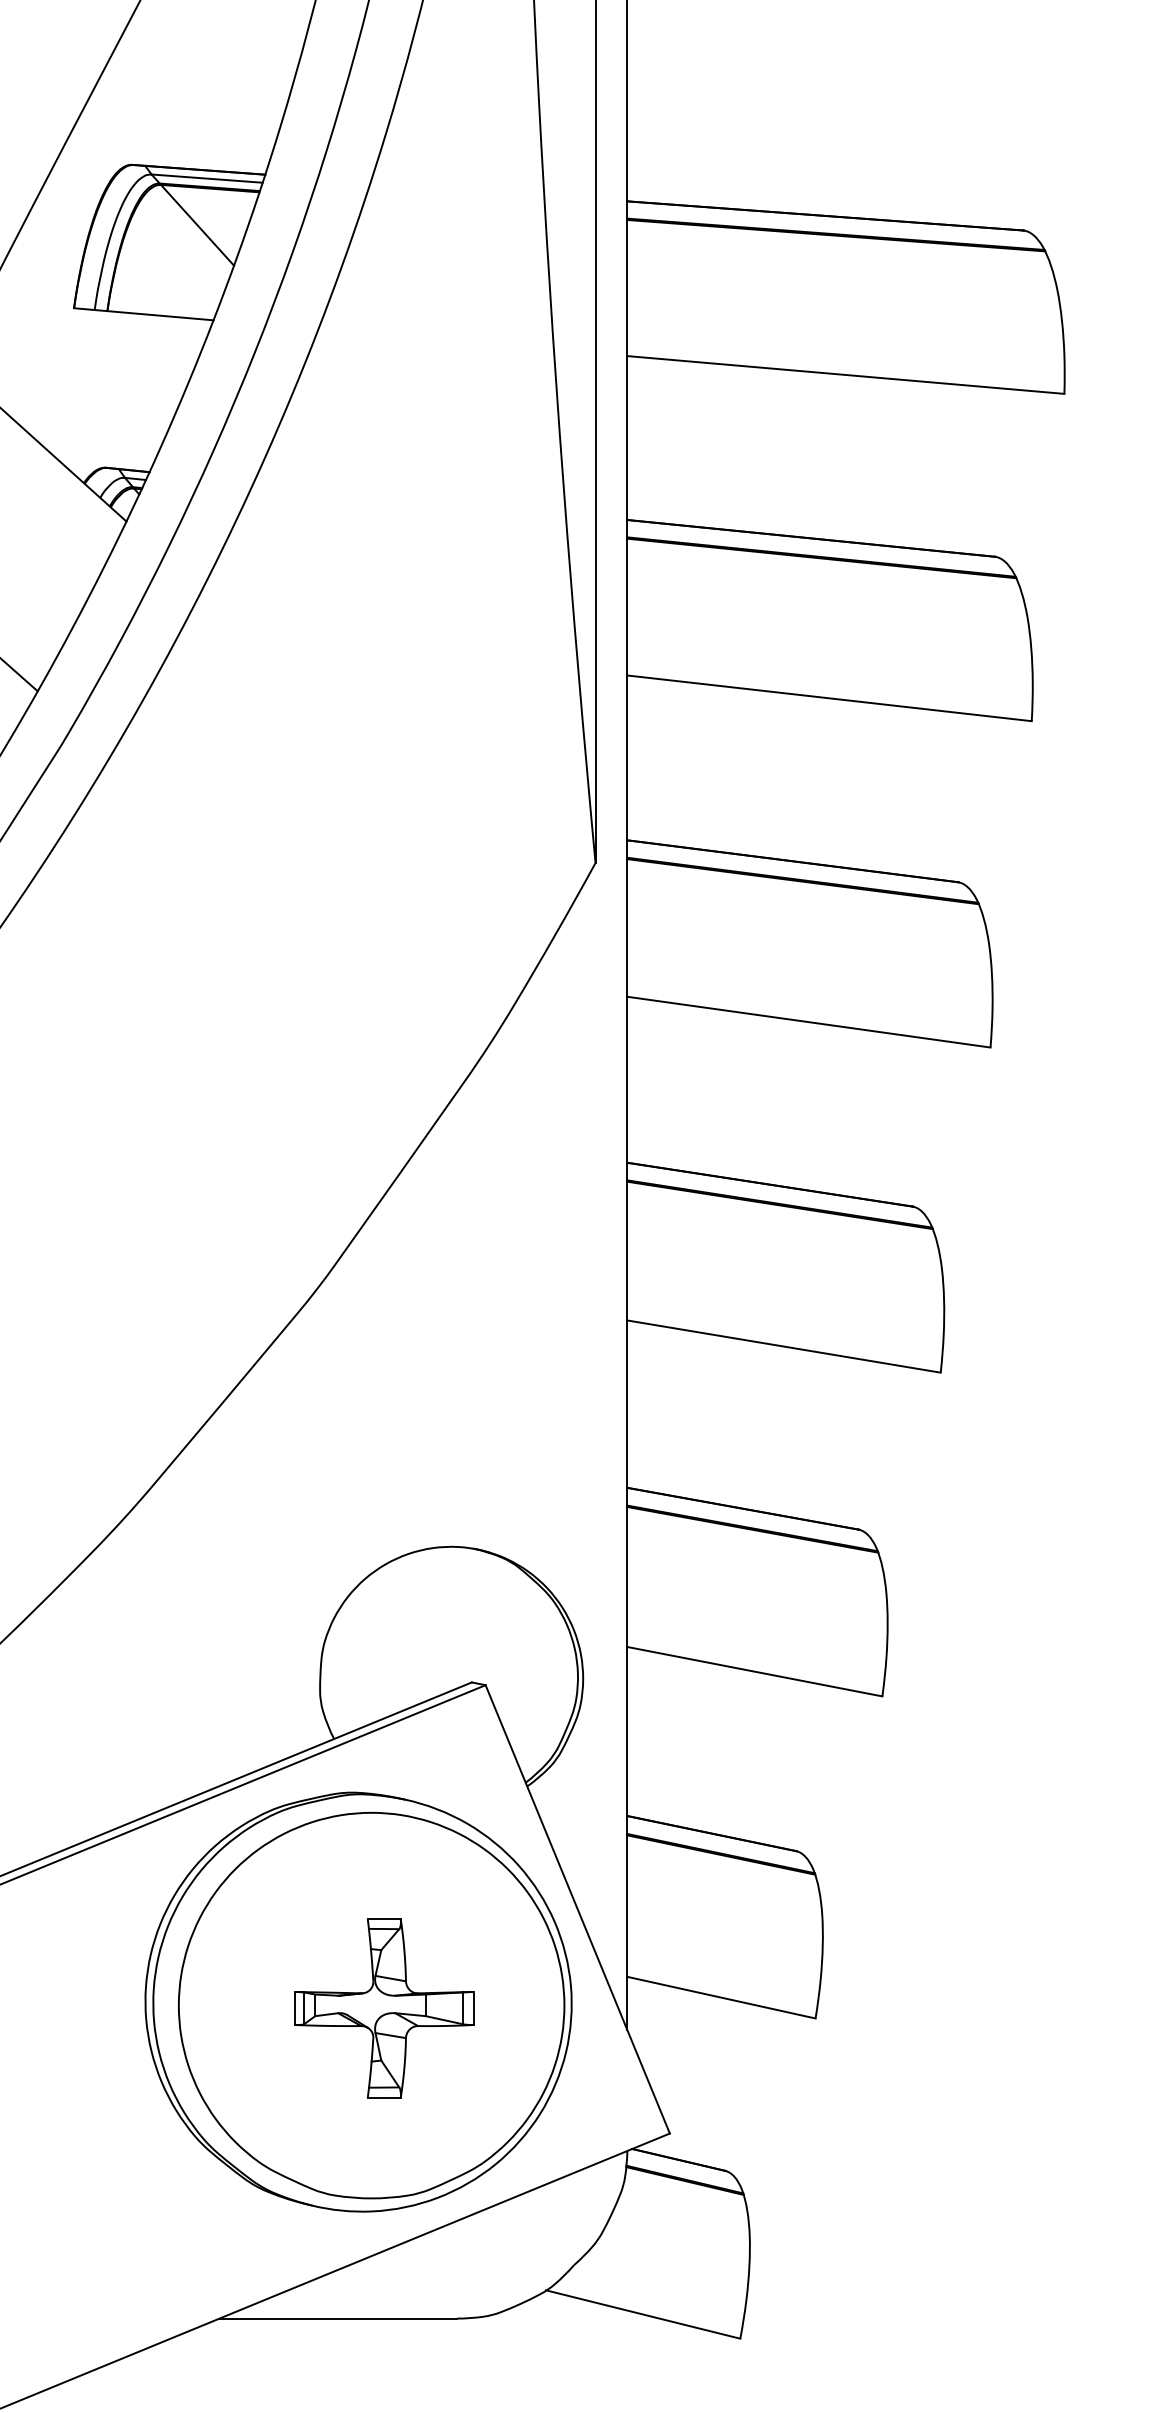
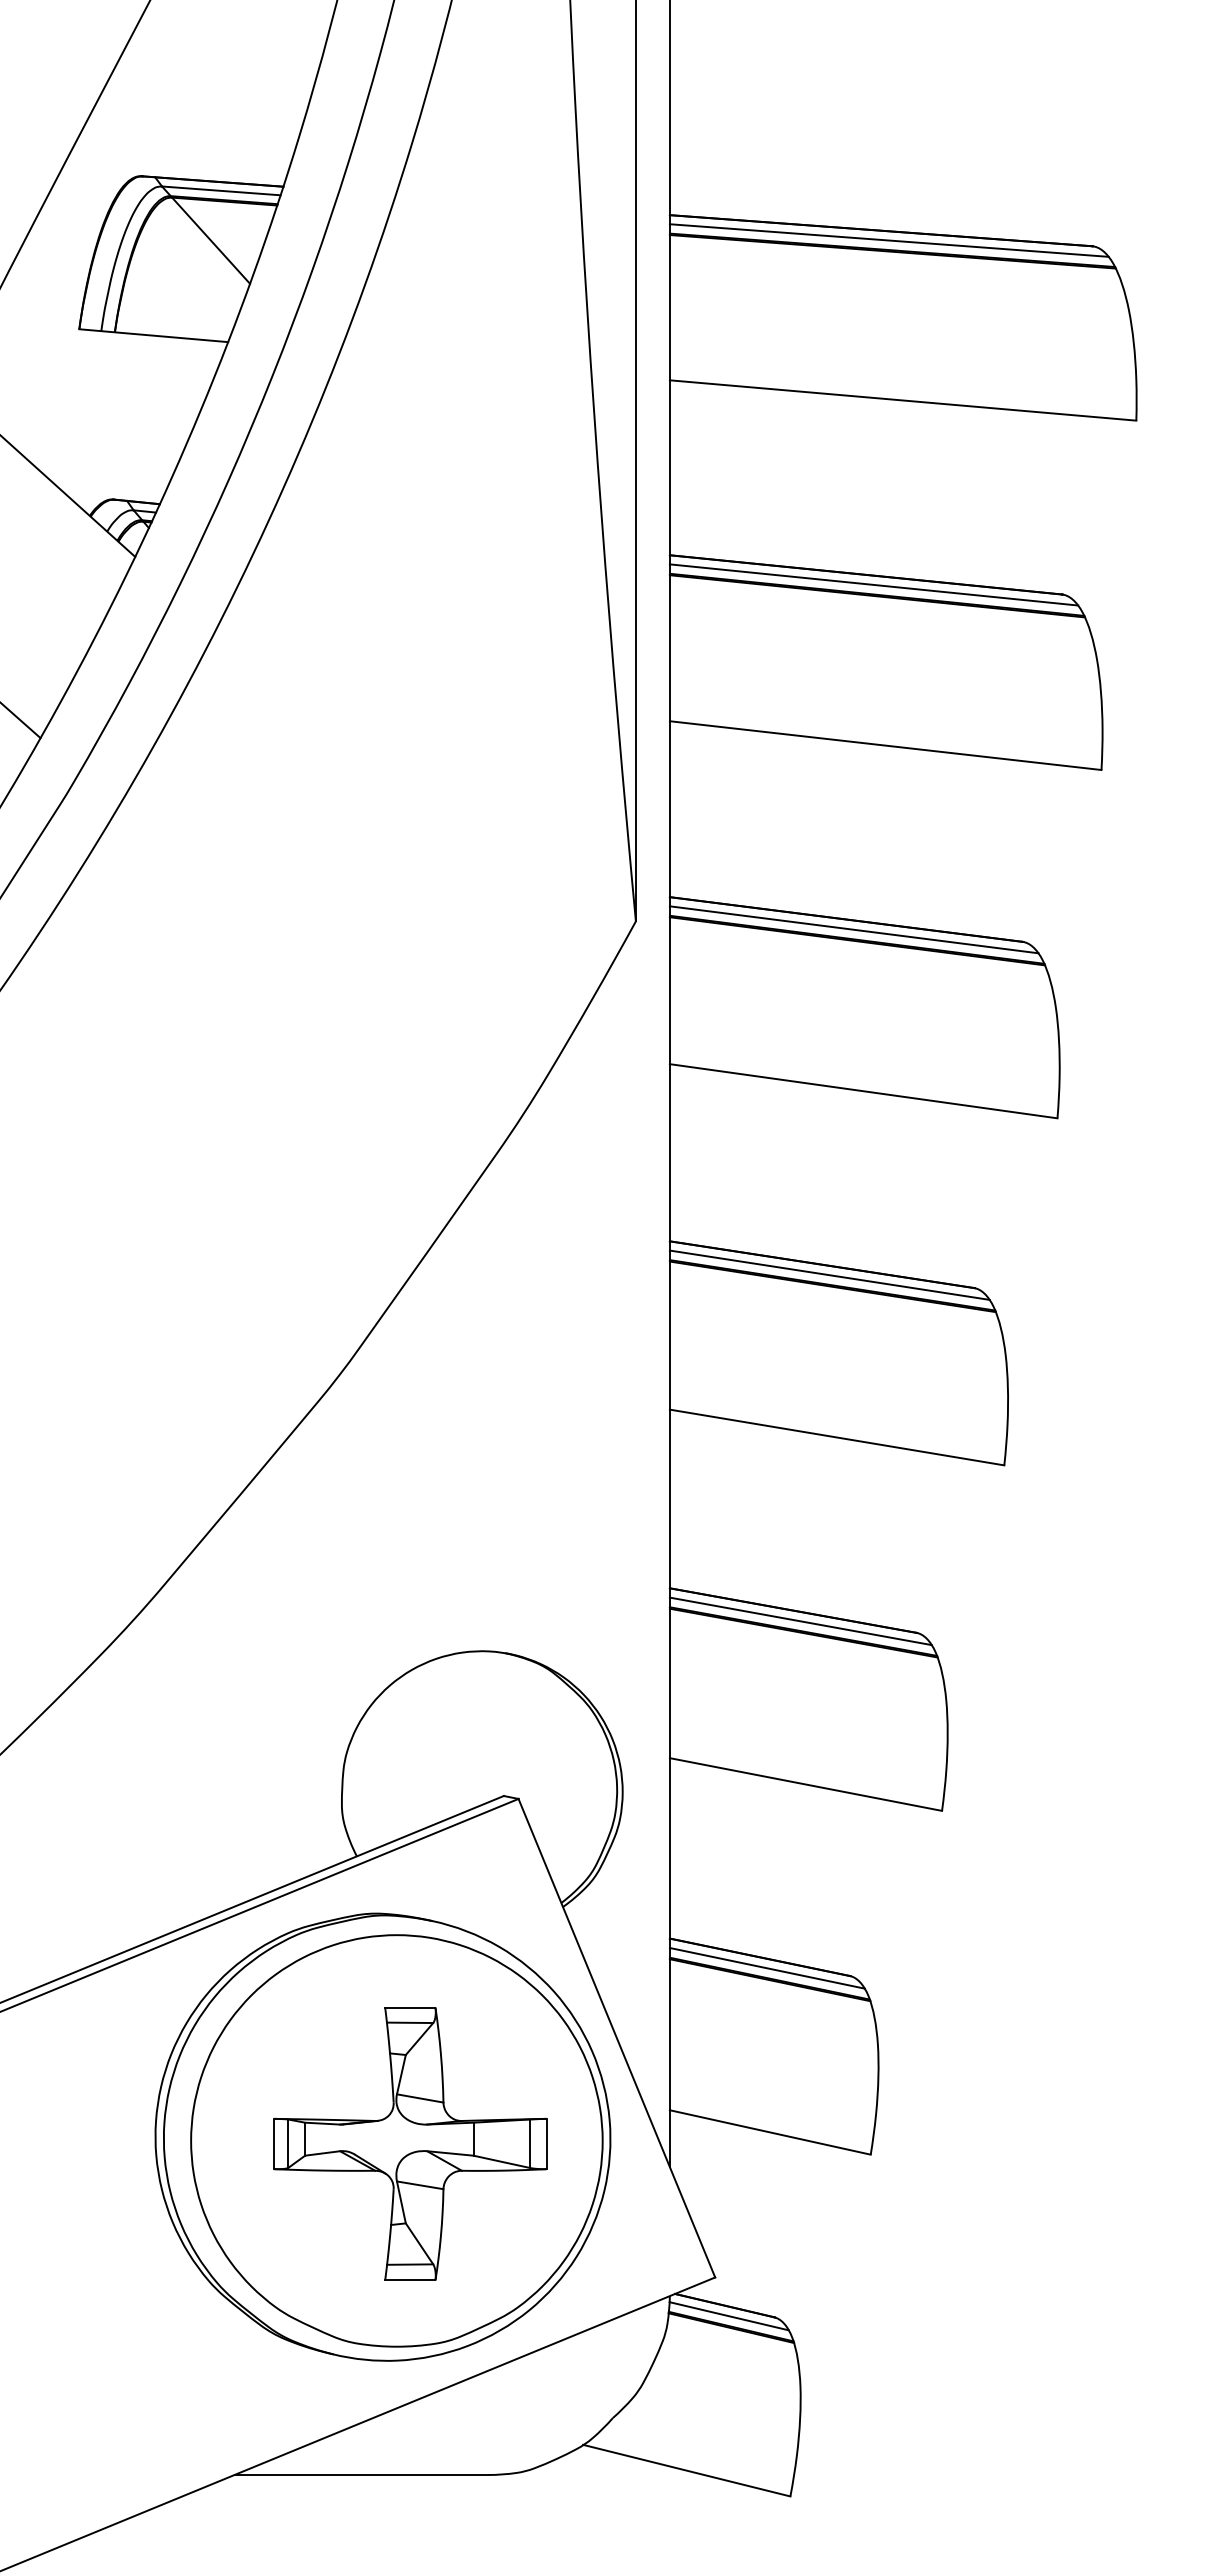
line: (832, 225) -> (888, 240), added
line: (818, 547) -> (873, 584), added
line: (799, 870) -> (853, 929), added
line: (776, 1193) -> (829, 1274), added
line: (749, 1518) -> (800, 1621), added
line: (717, 1844) -> (766, 1968), added
part: (384, 2008) -> (410, 2143), size x1.43
line: (682, 2170) -> (728, 2316), added

